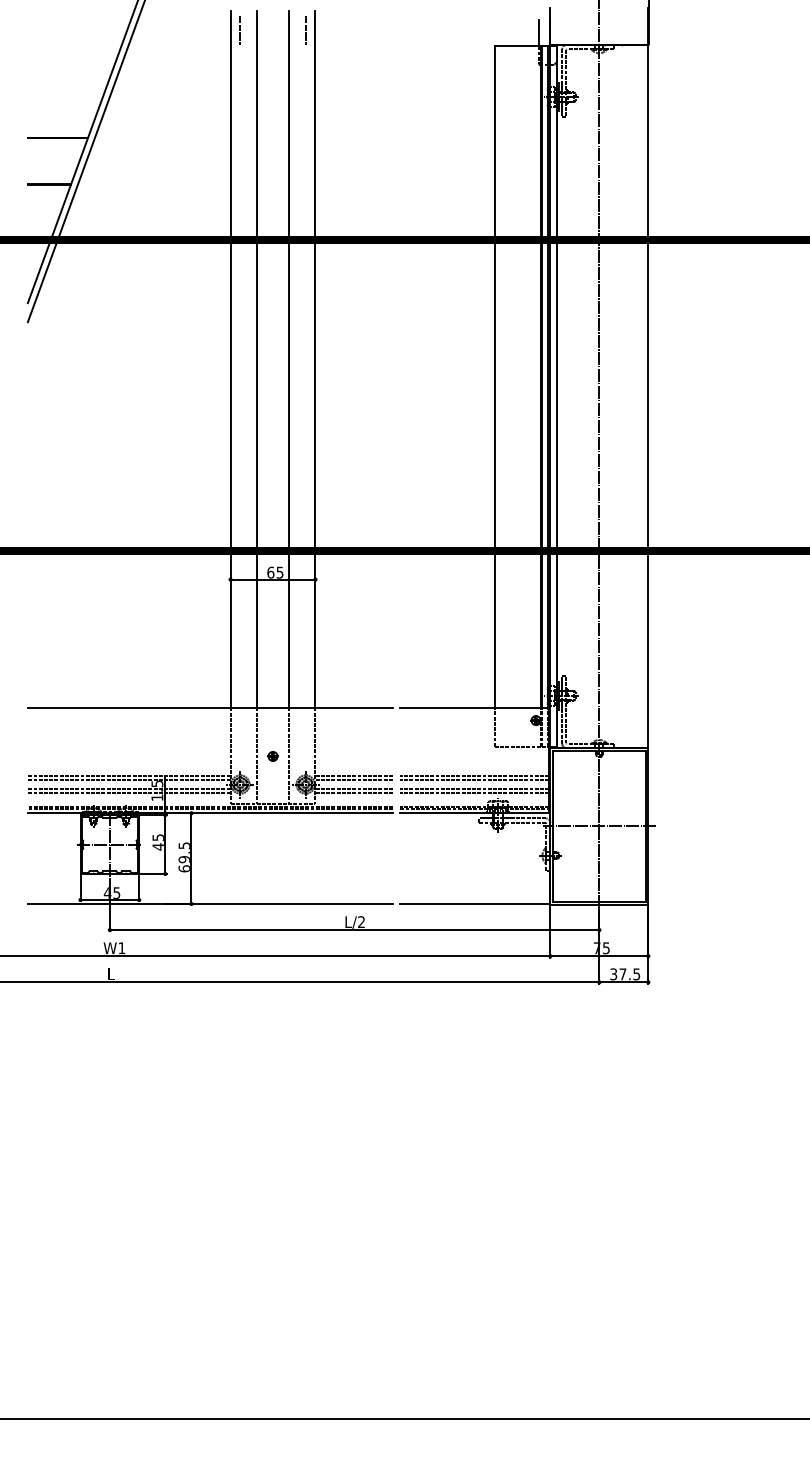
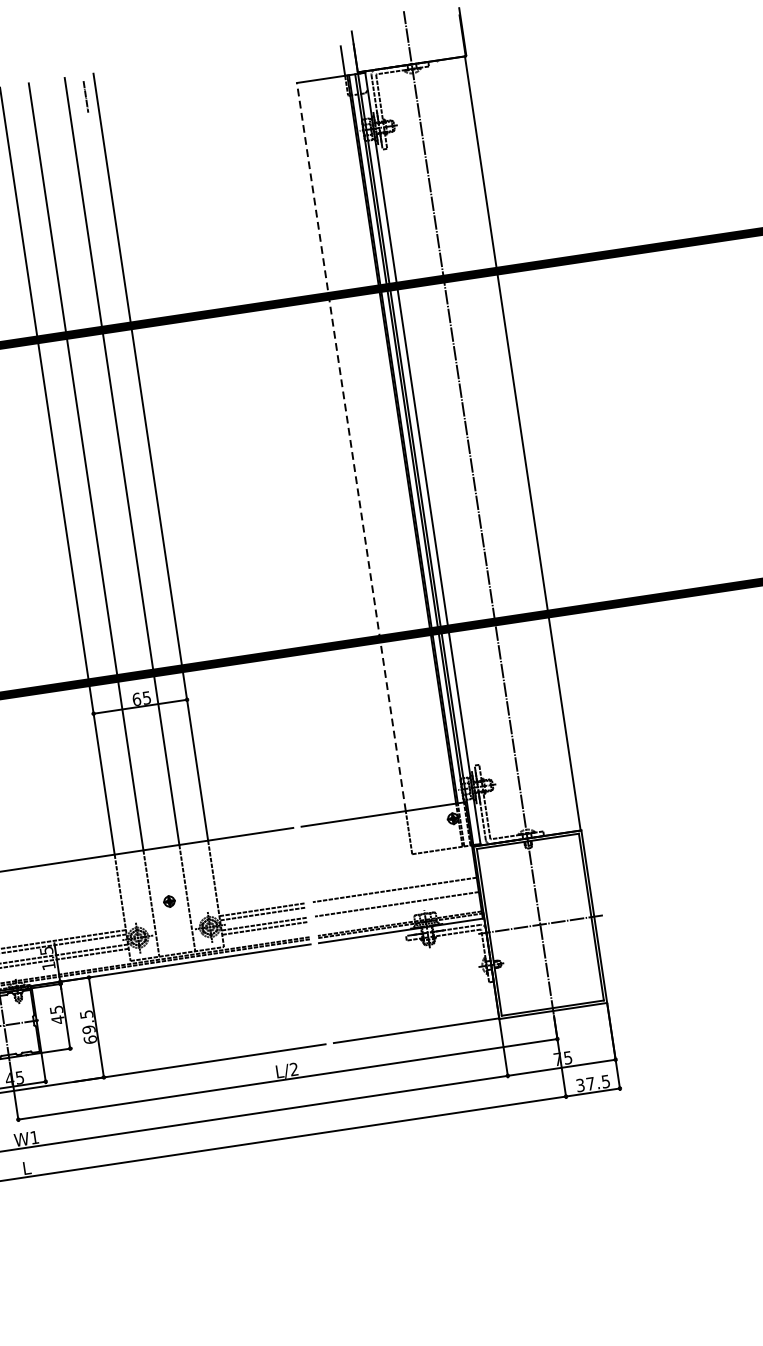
line: (240, 30) -> (14, 107), removed
line: (494, 376) -> (350, 446), solid -> dashed
line: (474, 779) -> (395, 893), removed
line: (474, 793) -> (397, 909), removed

